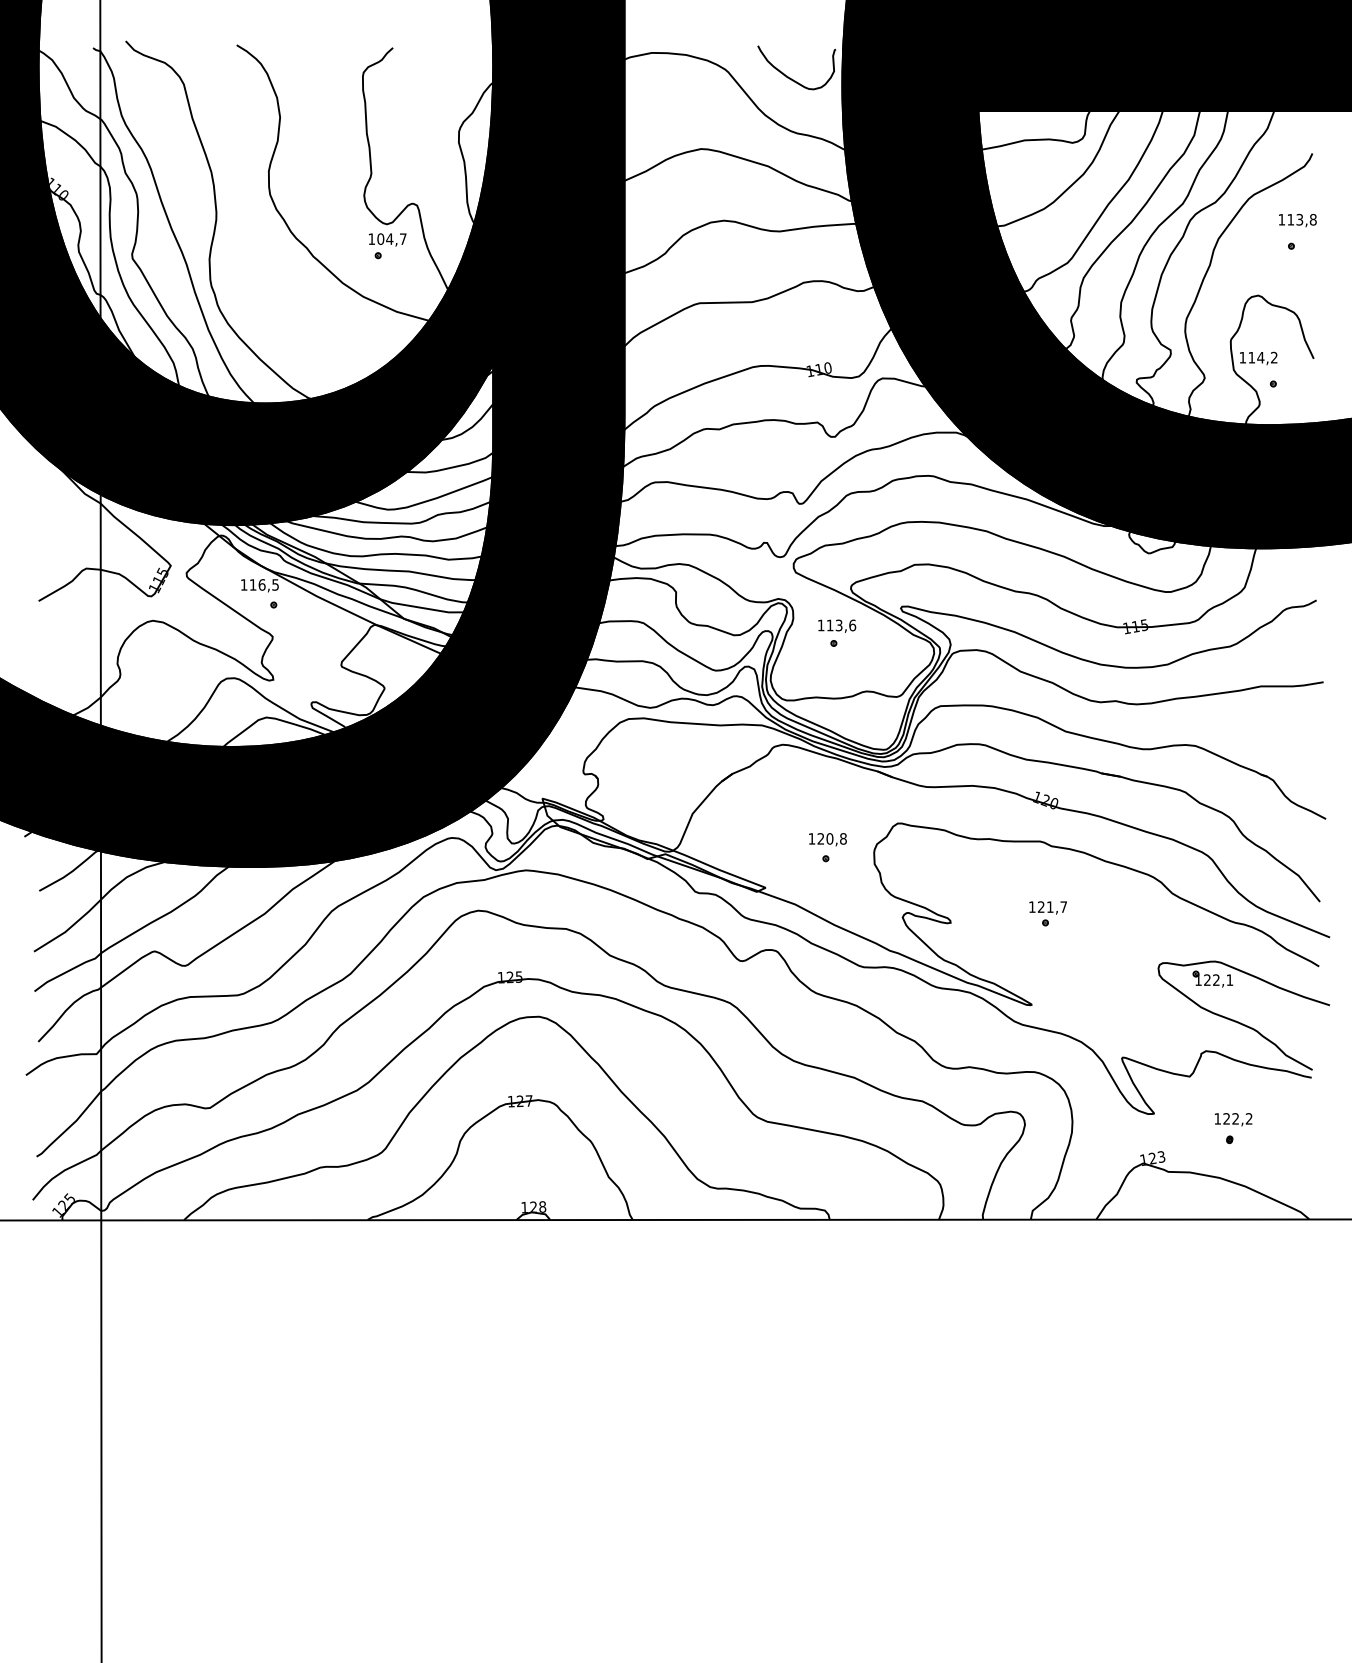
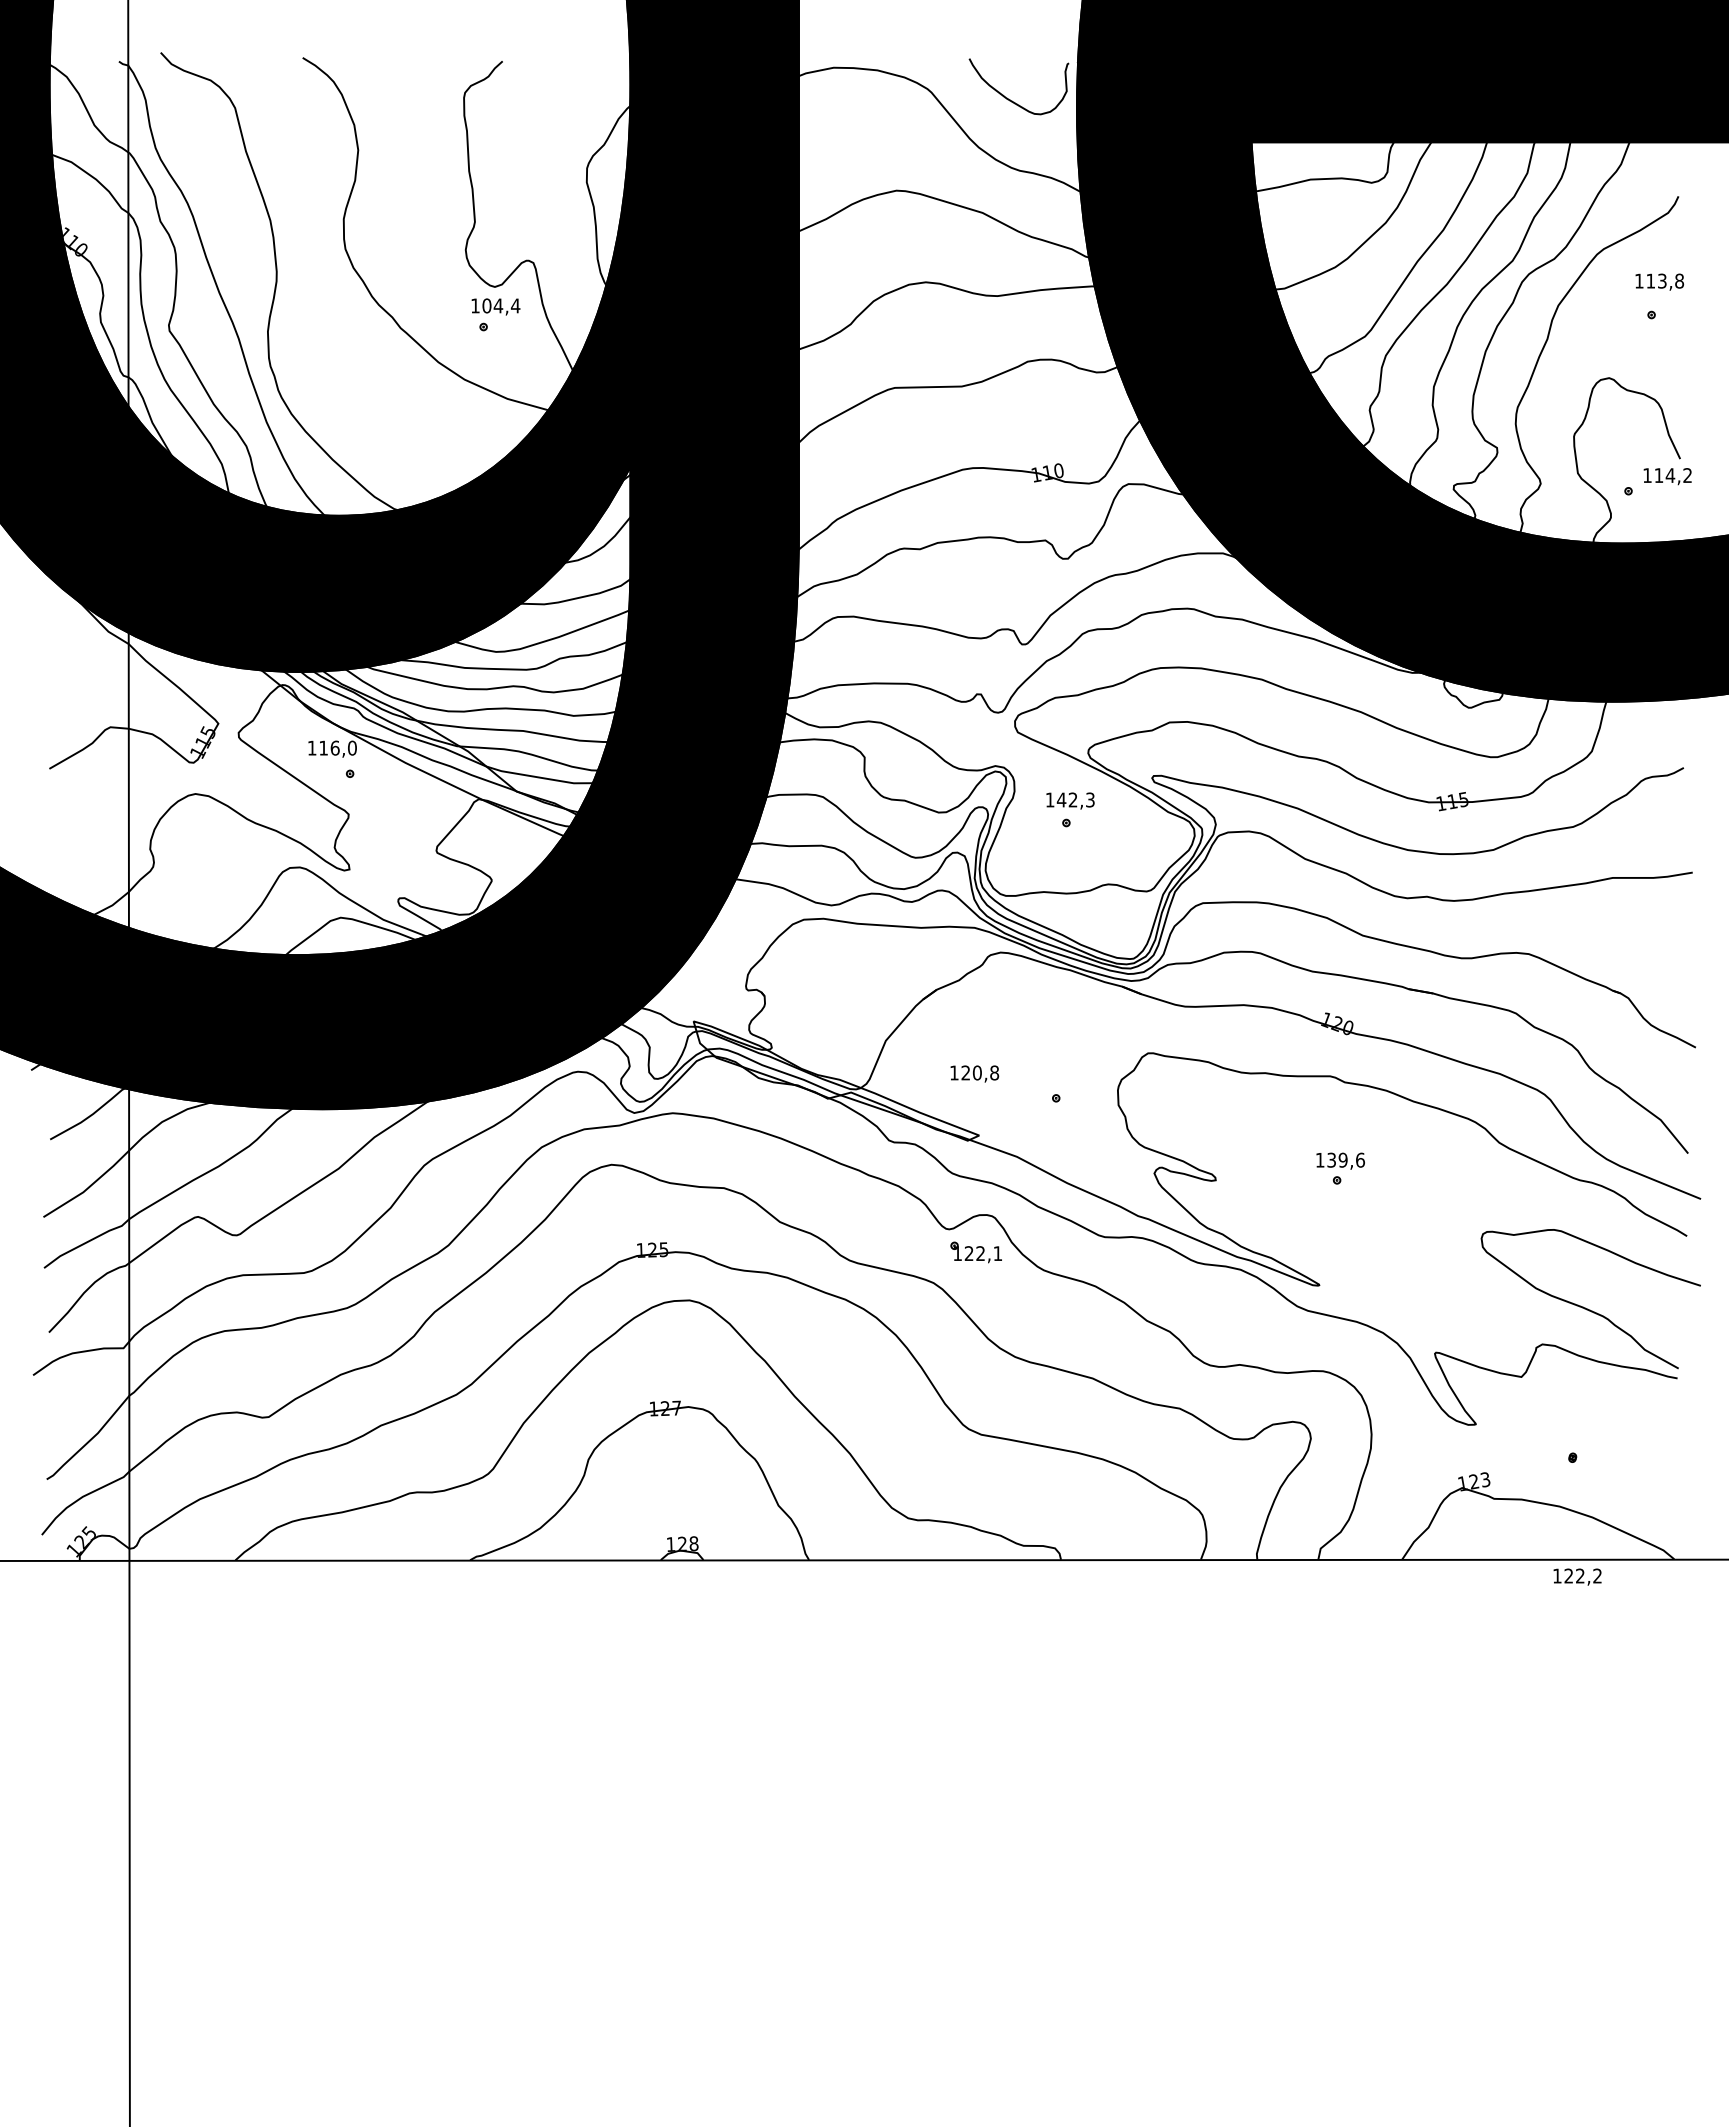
text: (403, 238) -> (515, 305), 104,7 -> 104,4
text: (1258, 358) -> (1667, 476), moved
text: (275, 584) -> (352, 747), 116,5 -> 116,0
text: (840, 625) -> (1075, 799), 113,6 -> 142,3
text: (827, 839) -> (974, 1073), moved
text: (1052, 906) -> (1345, 1159), 121,7 -> 139,6
part: (1212, 979) -> (975, 1252), moved
text: (1233, 1119) -> (1577, 1576), moved

